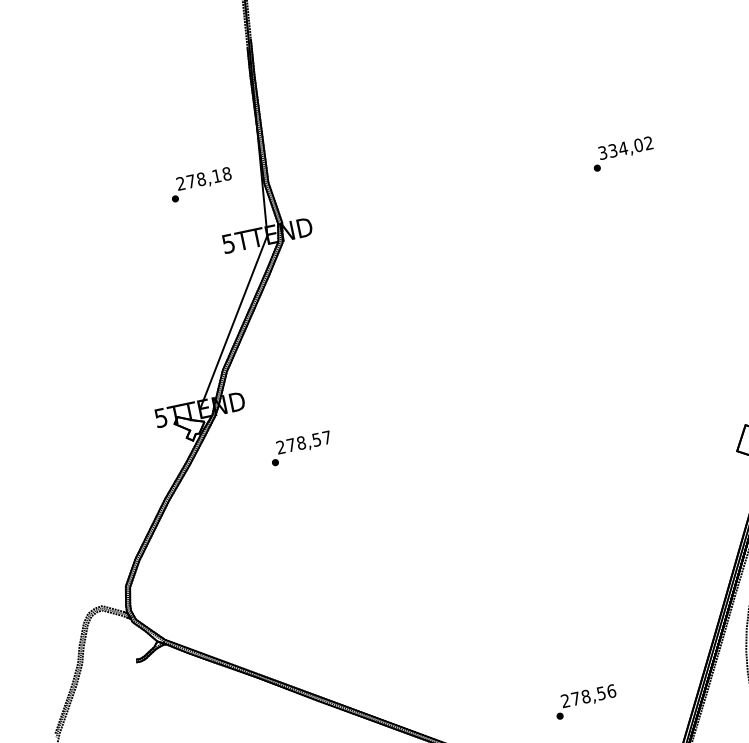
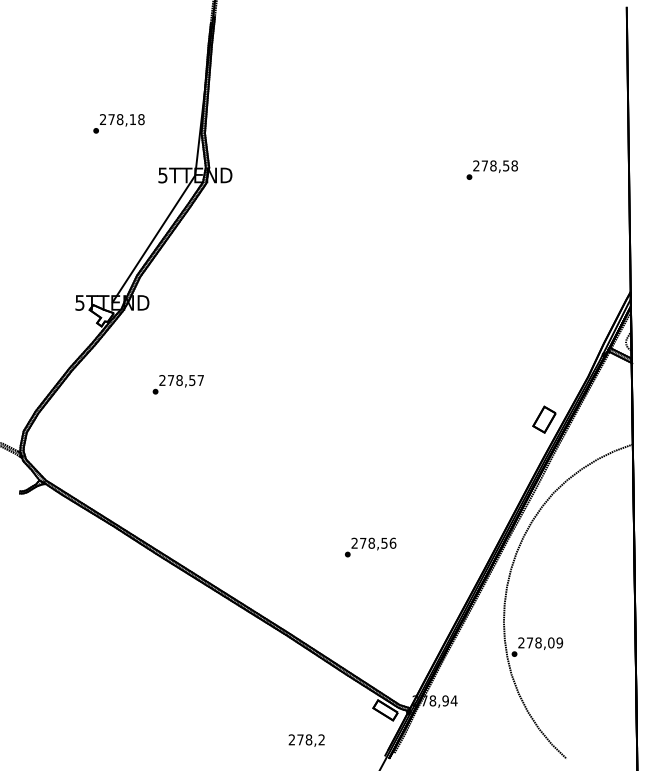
text: (625, 147) -> (495, 165), 334,02 -> 278,58
text: (200, 184) -> (118, 123), moved
text: (299, 448) -> (177, 384), moved
text: (585, 701) -> (370, 547), moved

